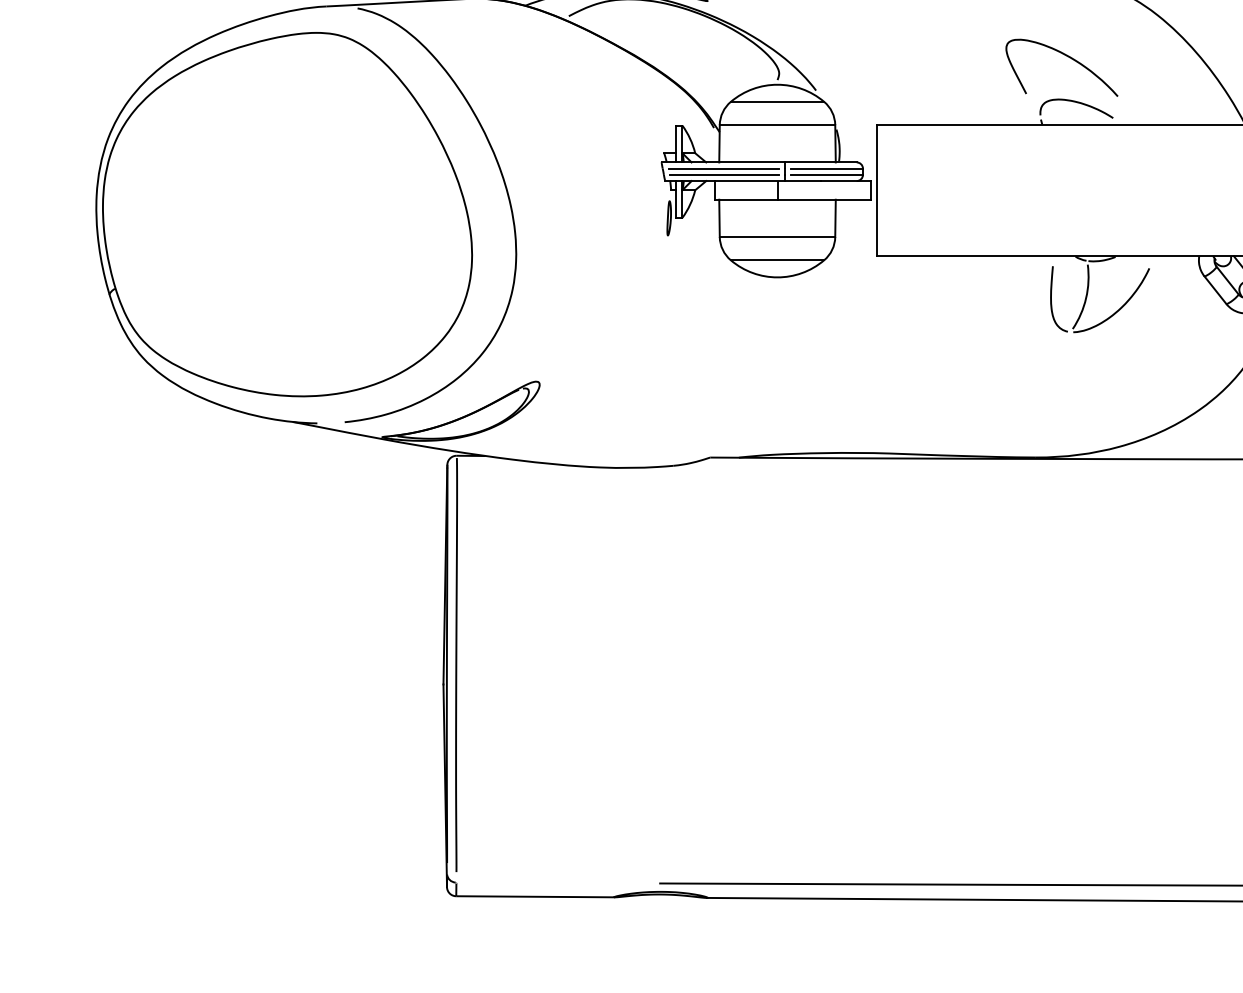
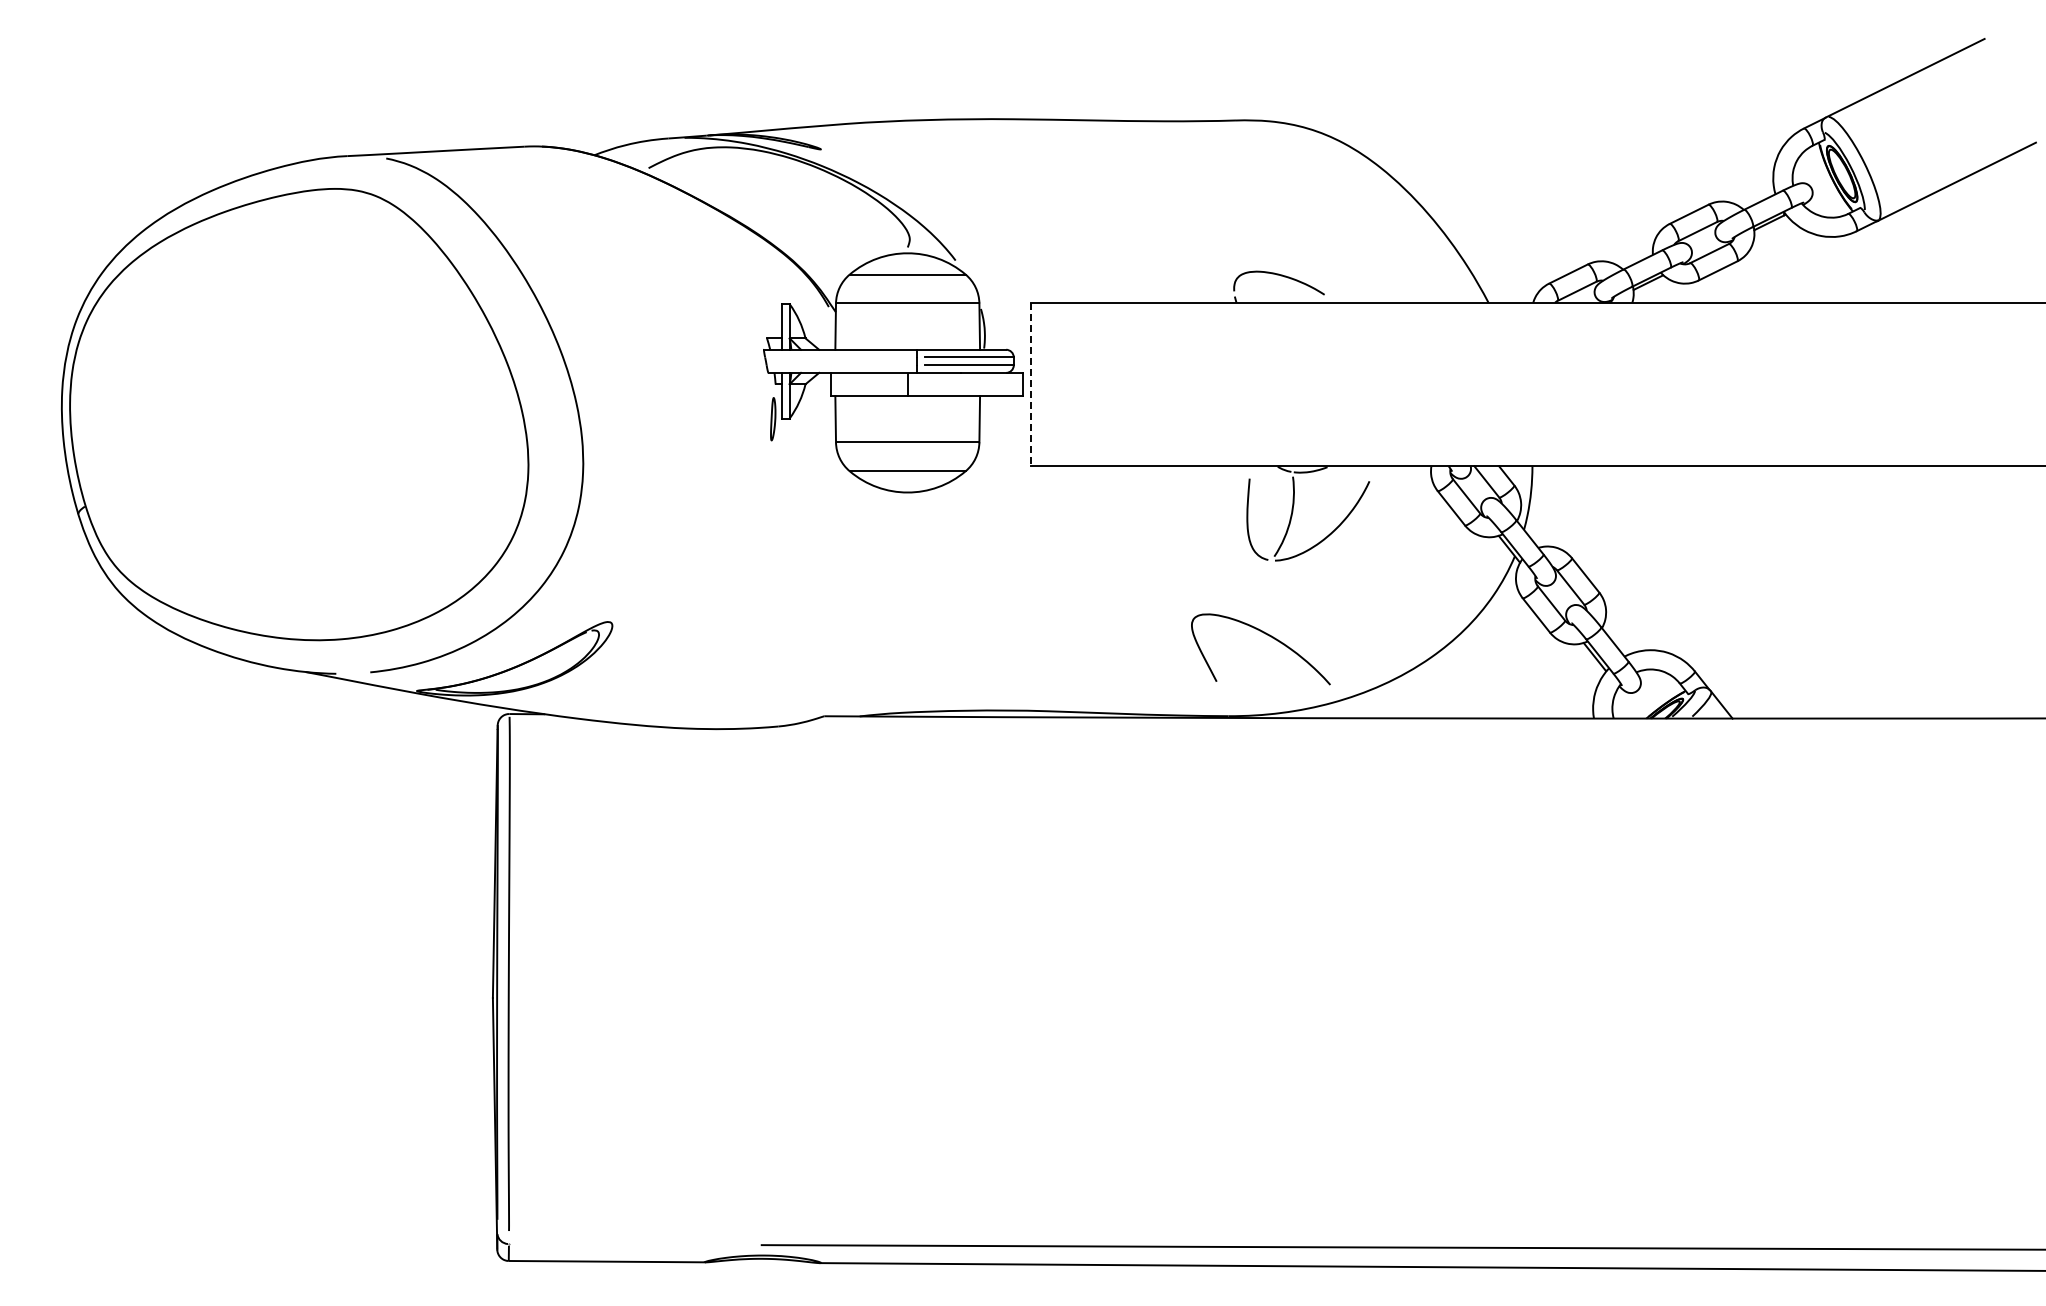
curve: (1067, 56) -> (1267, 635), moved
line: (723, 168) -> (840, 357), removed
line: (724, 175) -> (841, 365), removed
line: (877, 190) -> (1031, 384), solid -> dashed

